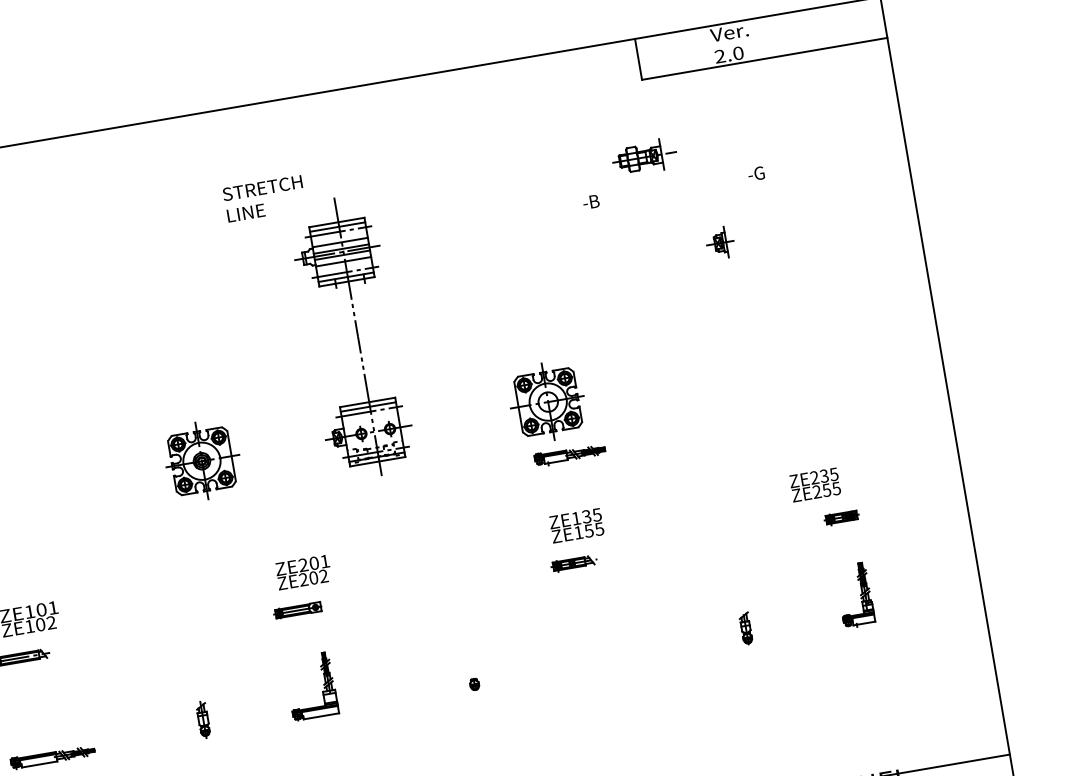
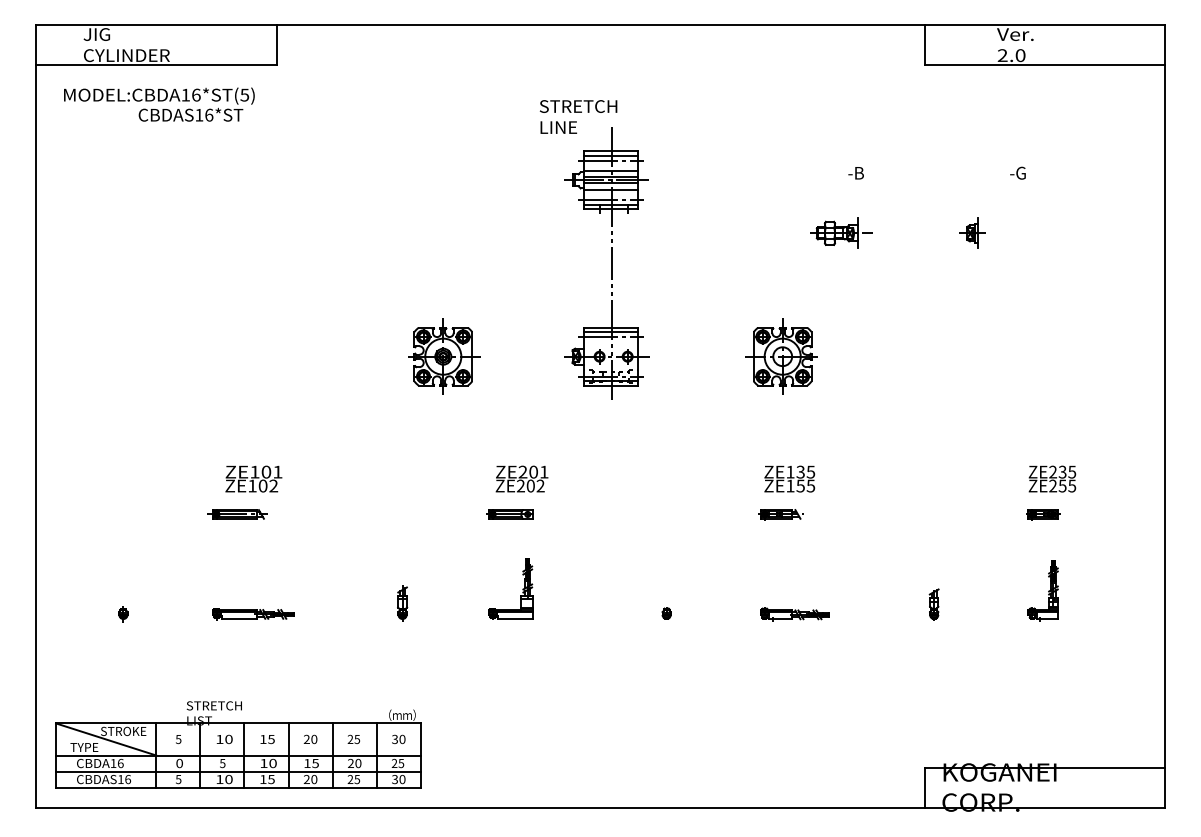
part: (644, 156) -> (841, 232), moved
text: (264, 198) -> (578, 116), moved
part: (569, 454) -> (794, 614), moved
text: (815, 484) -> (1052, 478), moved

